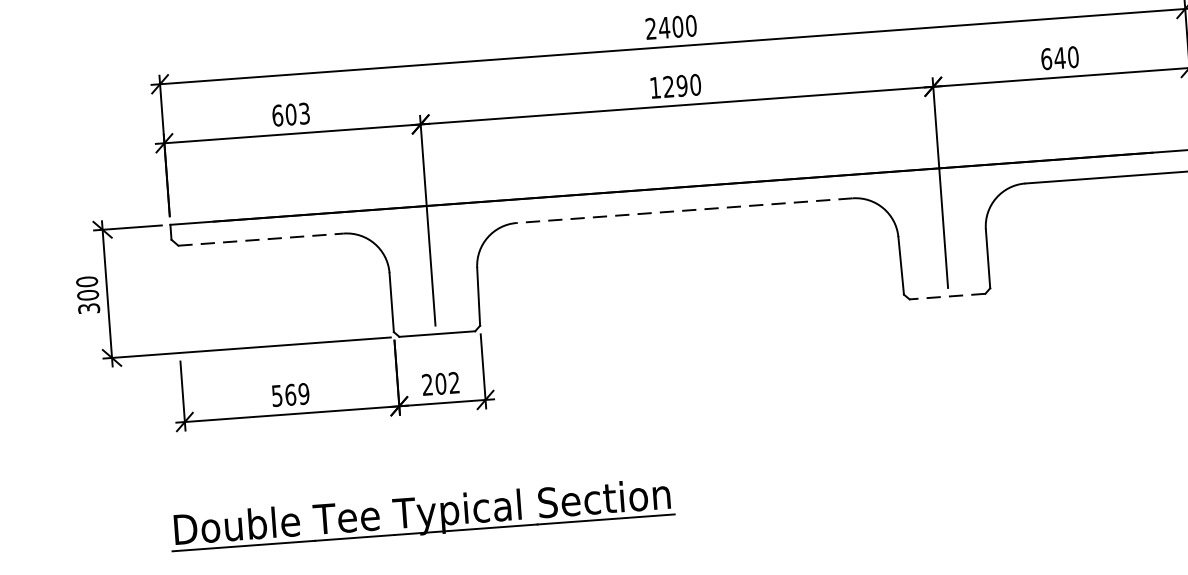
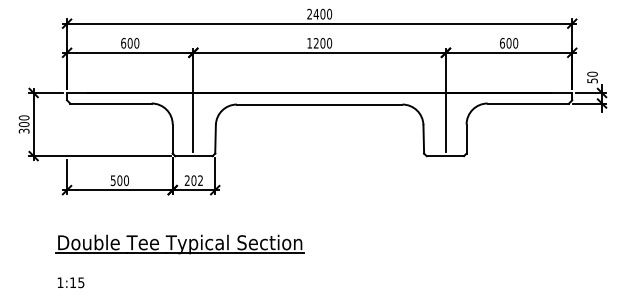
text: (1058, 58) -> (508, 43), 640 -> 600
text: (681, 86) -> (322, 43), 1290 -> 1200
text: (303, 114) -> (136, 43), 603 -> 600
line: (684, 210) -> (319, 104), dashed -> solid
line: (260, 239) -> (110, 103), dashed -> solid
line: (947, 297) -> (445, 156), dashed -> solid
text: (295, 394) -> (122, 180), 569 -> 500

